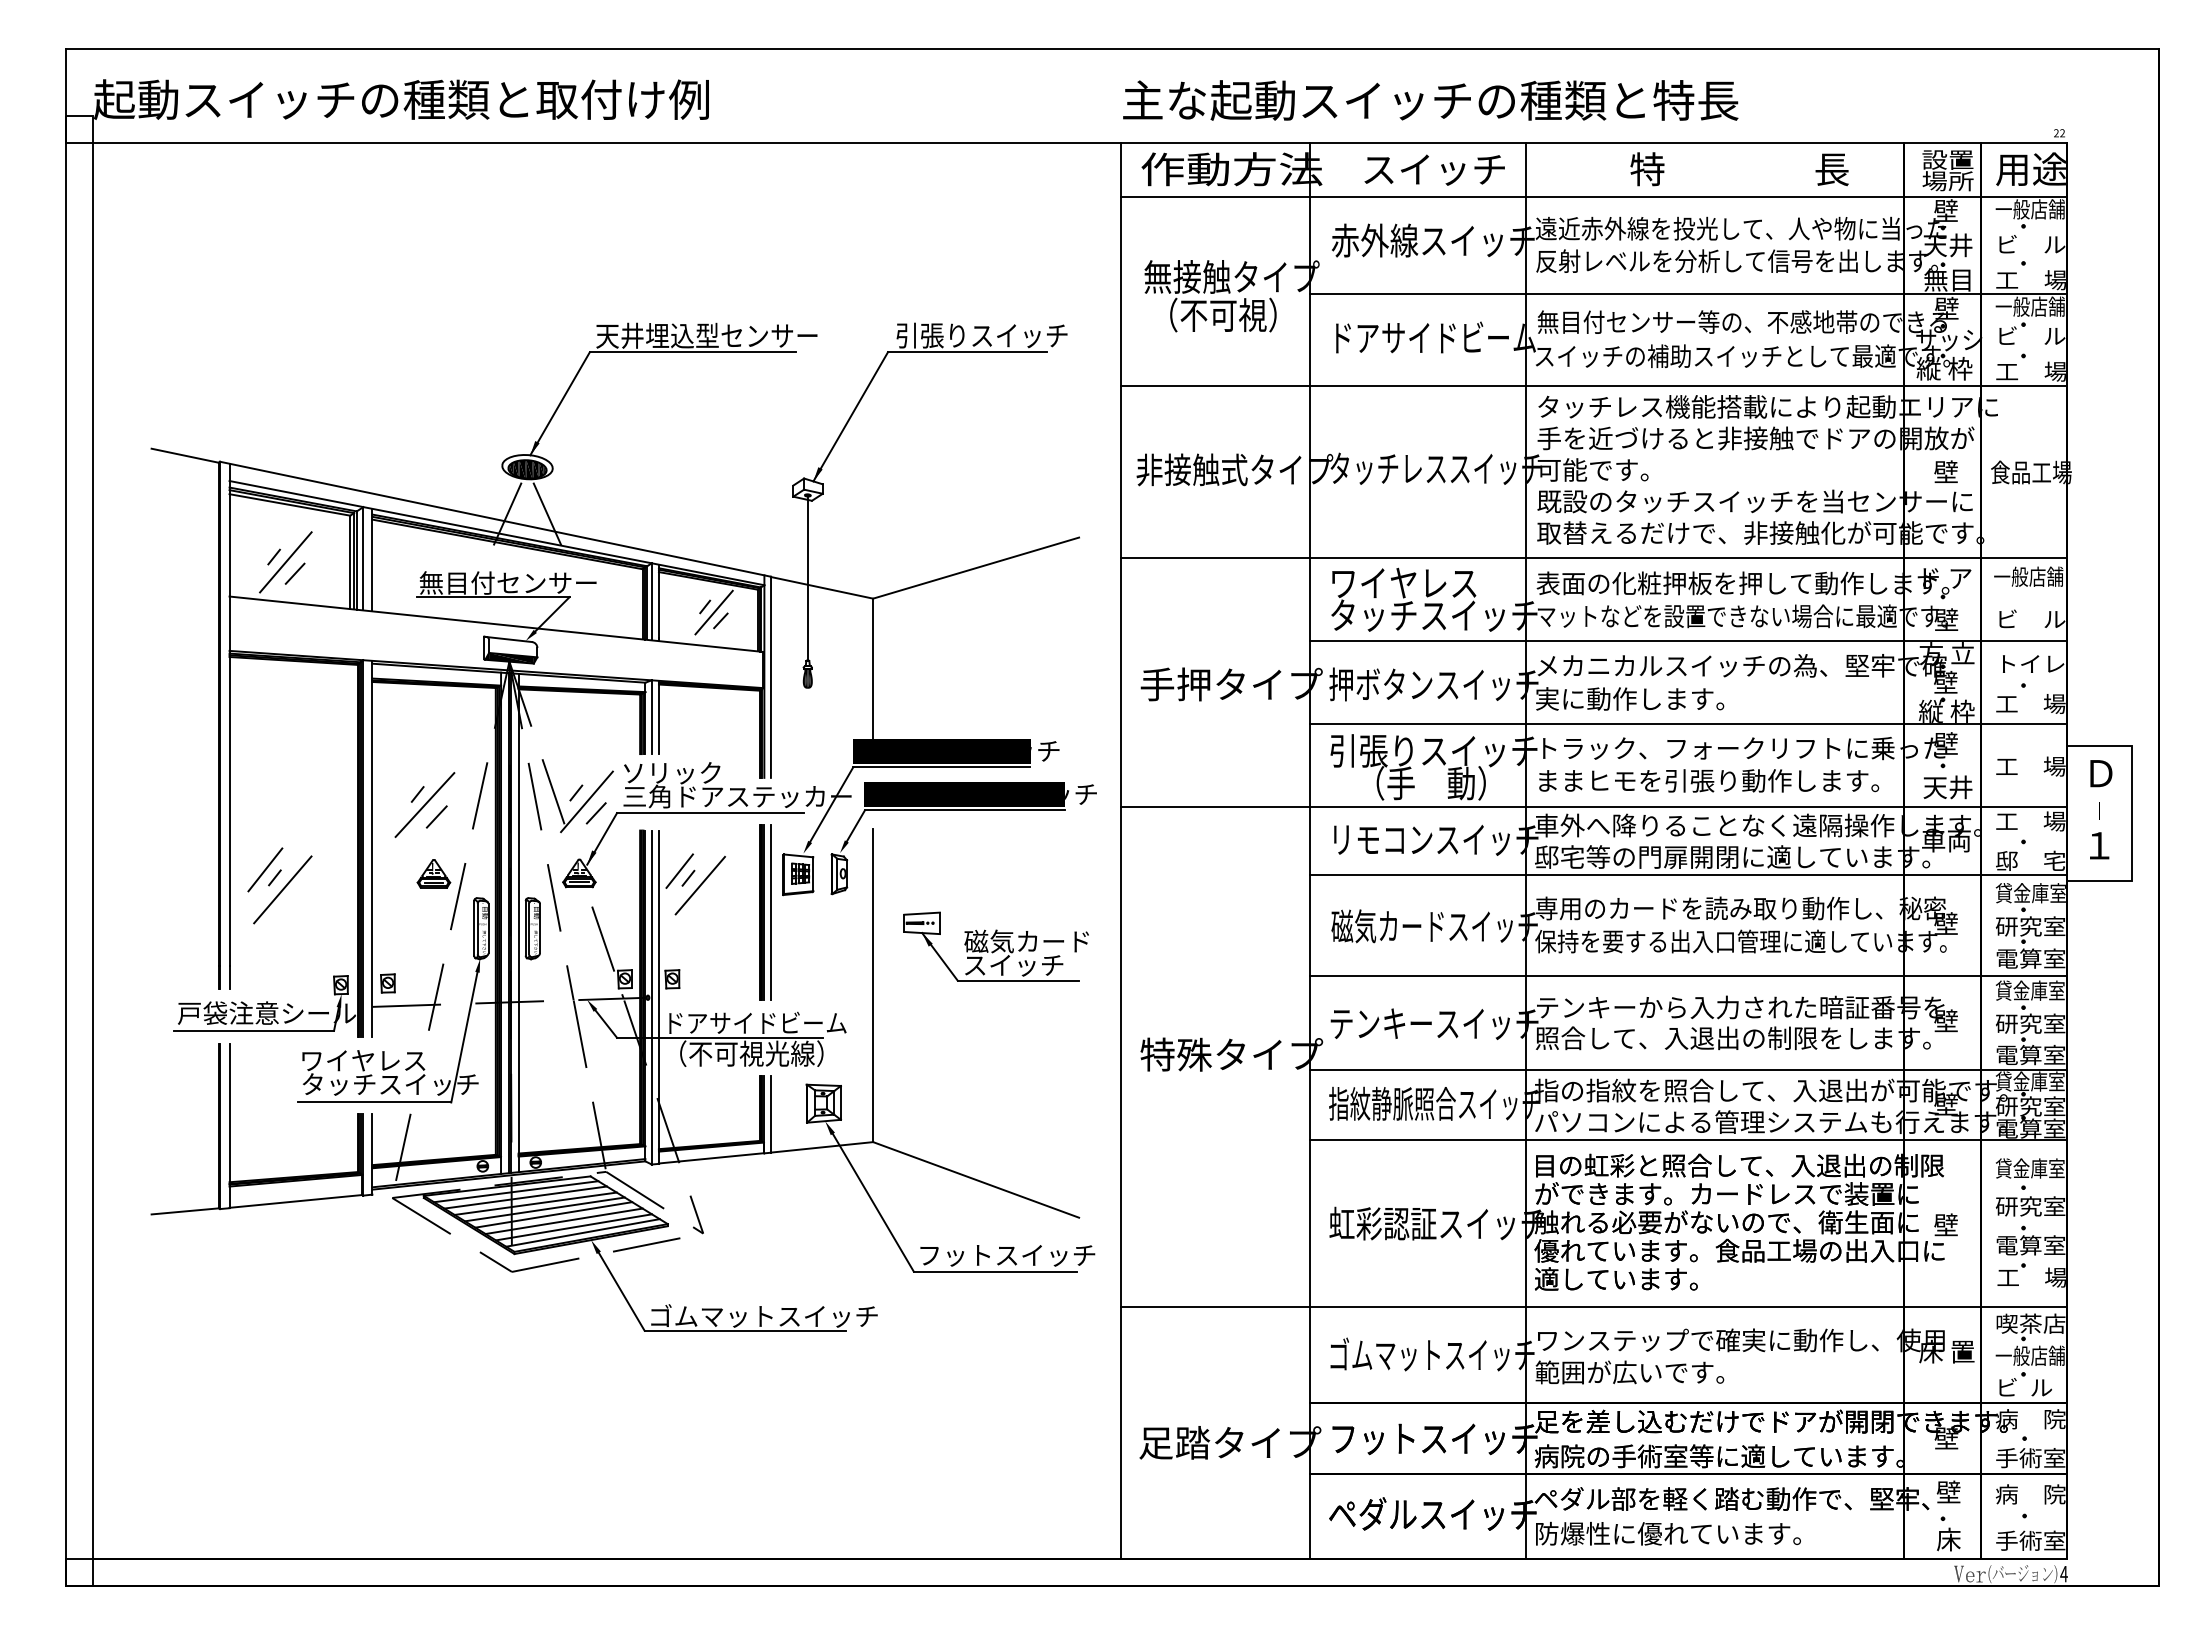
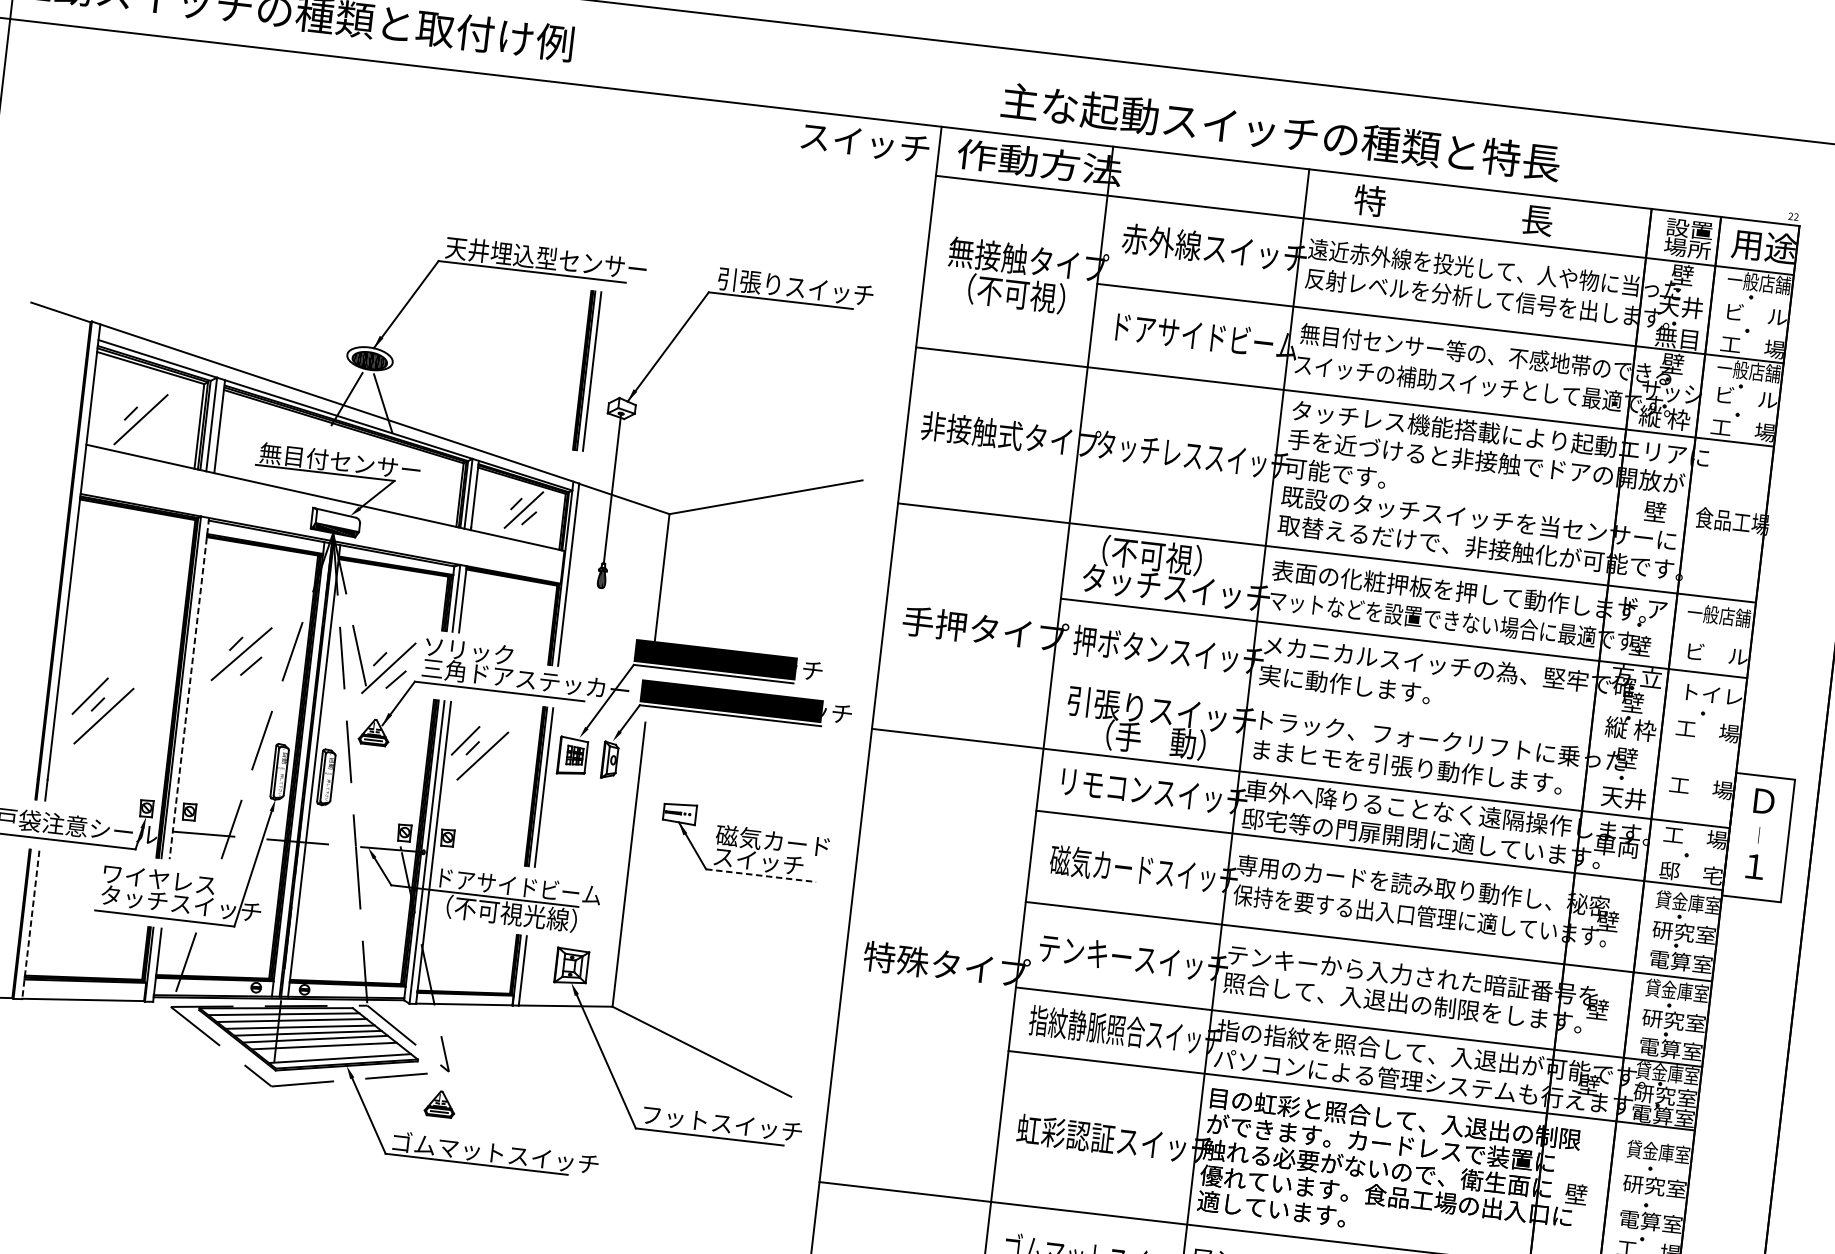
text: (1430, 100) -> (1280, 131), moved
text: (1434, 169) -> (865, 142), moved
text: (1739, 169) -> (1453, 210), moved
part: (765, 453) -> (587, 371), added
line: (294, 573) -> (147, 430), removed
text: (1404, 582) -> (1152, 555), ワイヤレス -> （不可視）
line: (1688, 724) -> (1395, 713), removed
line: (372, 849) -> (189, 688), solid -> dashed
part: (433, 873) -> (439, 1103), moved
line: (603, 940) -> (389, 795), removed
line: (1018, 980) -> (761, 875), solid -> dashed
line: (229, 1126) -> (30, 925), solid -> dashed
line: (573, 1227) -> (331, 1052), removed

